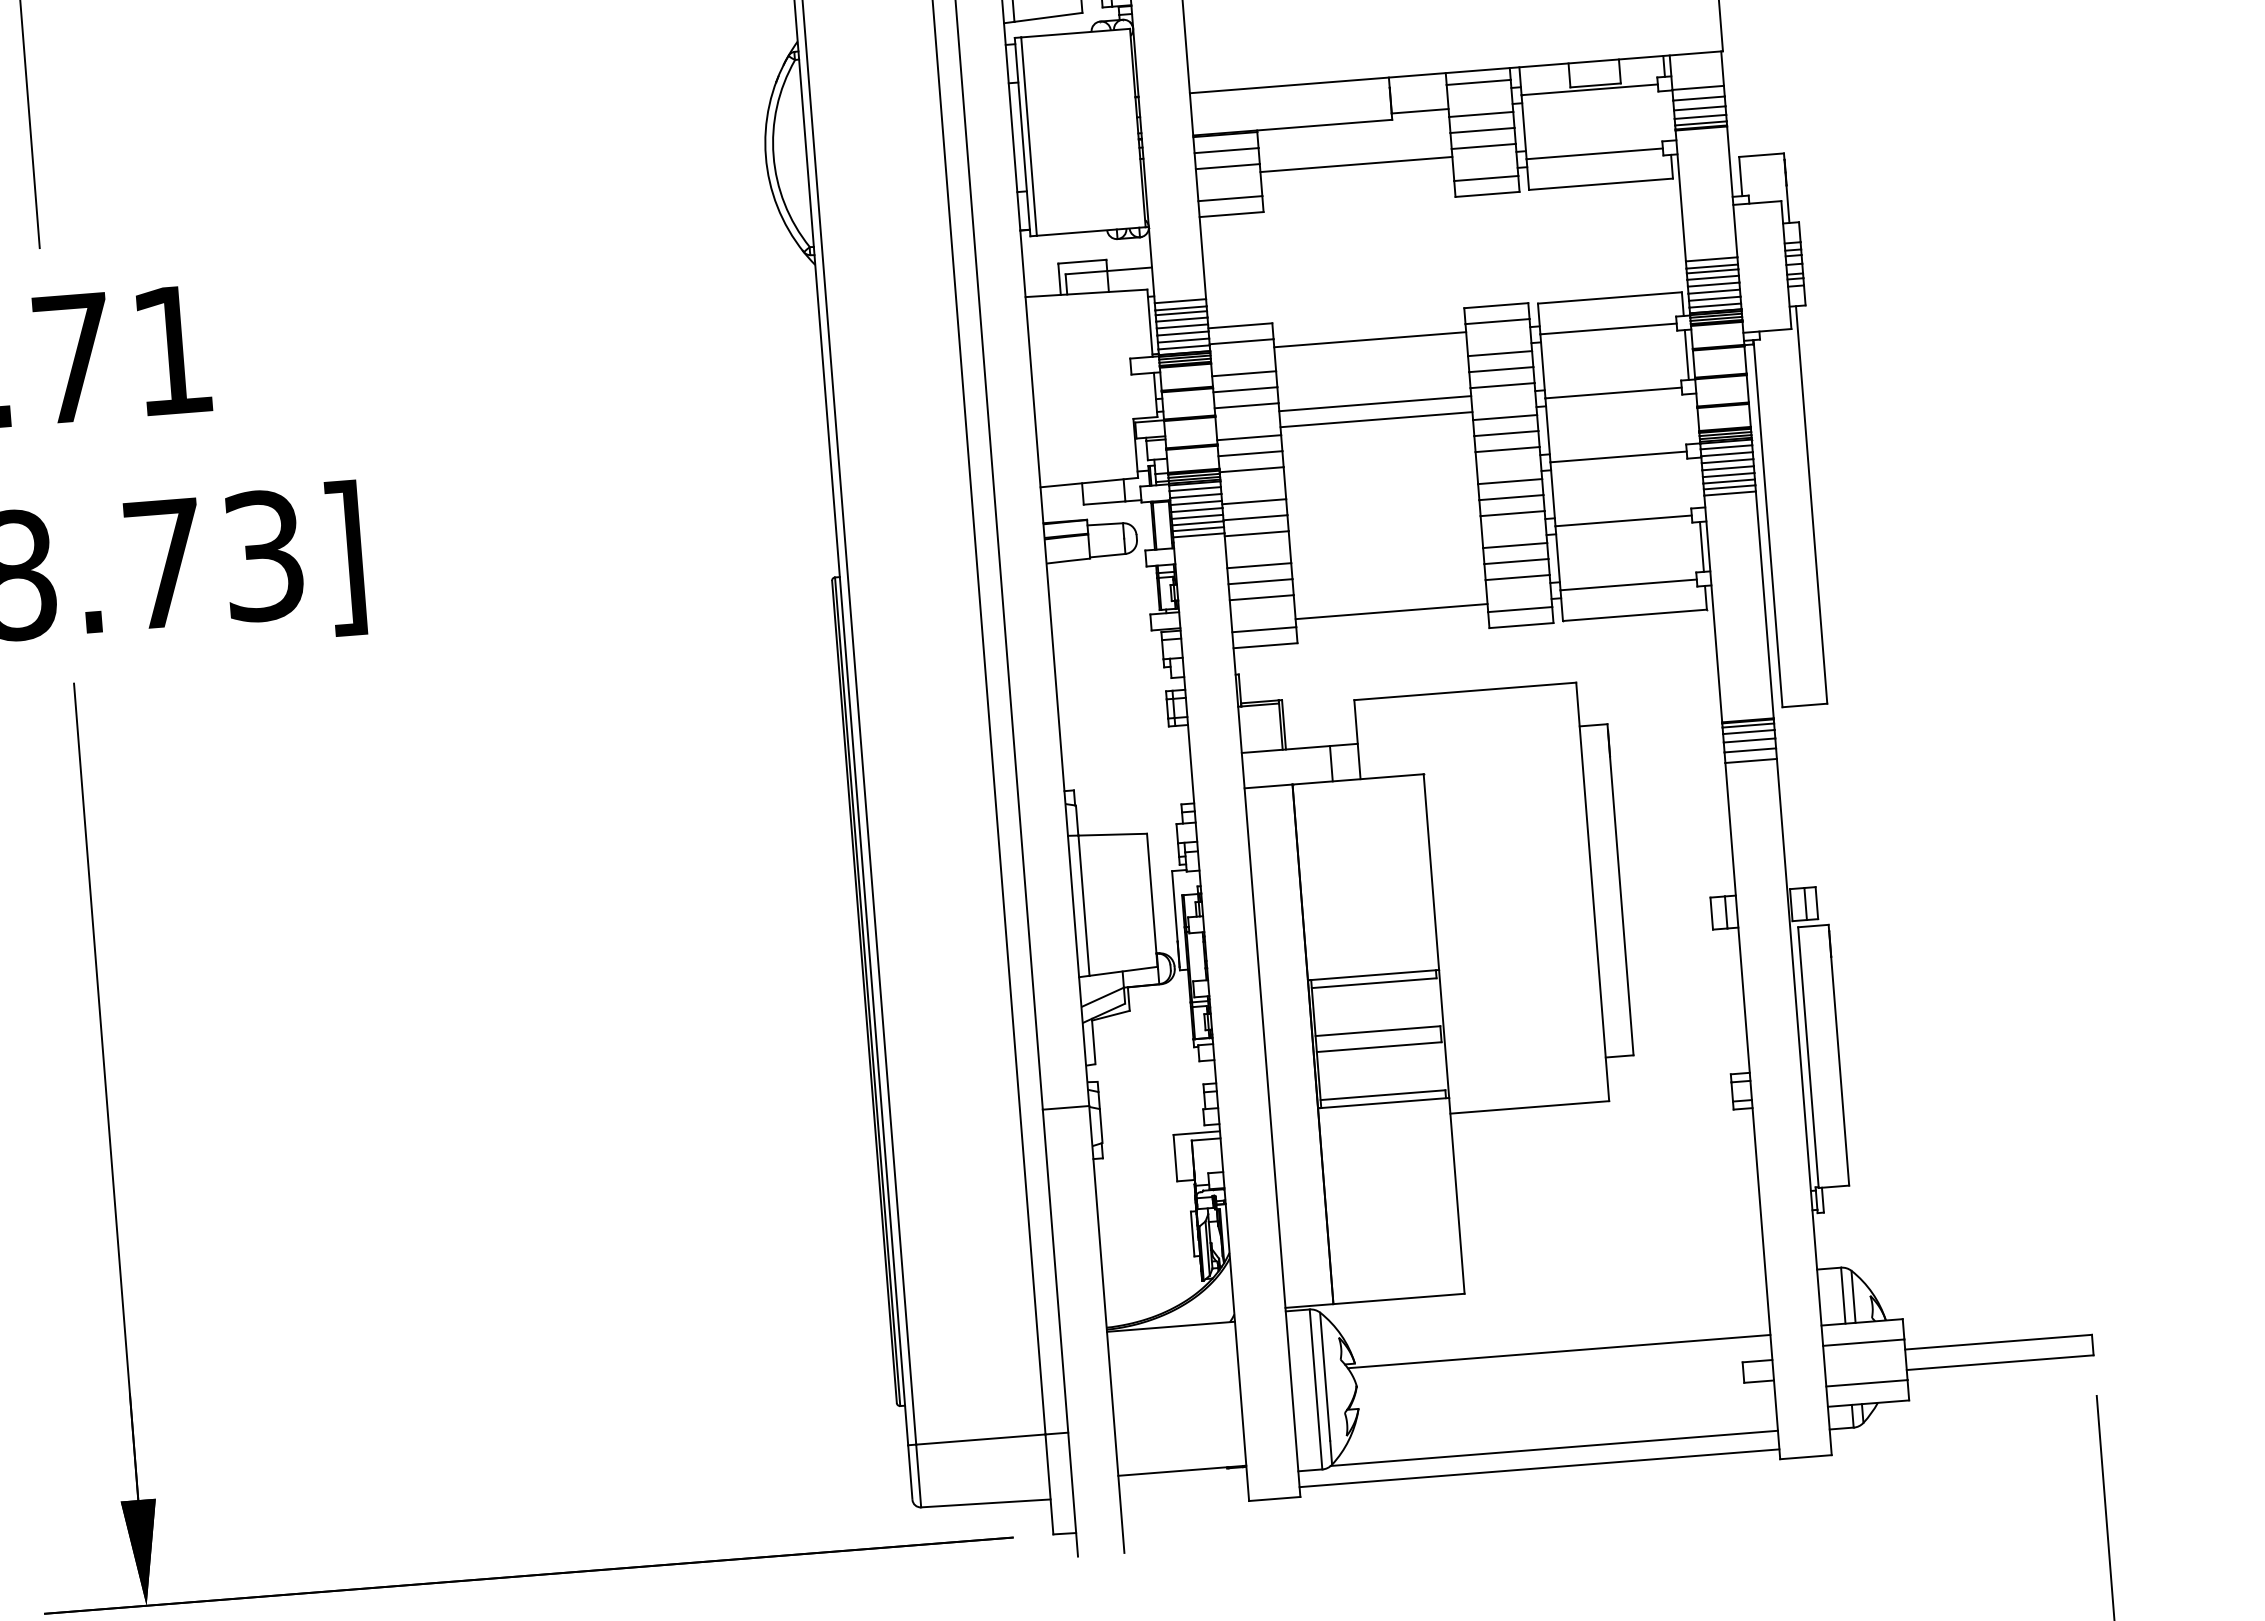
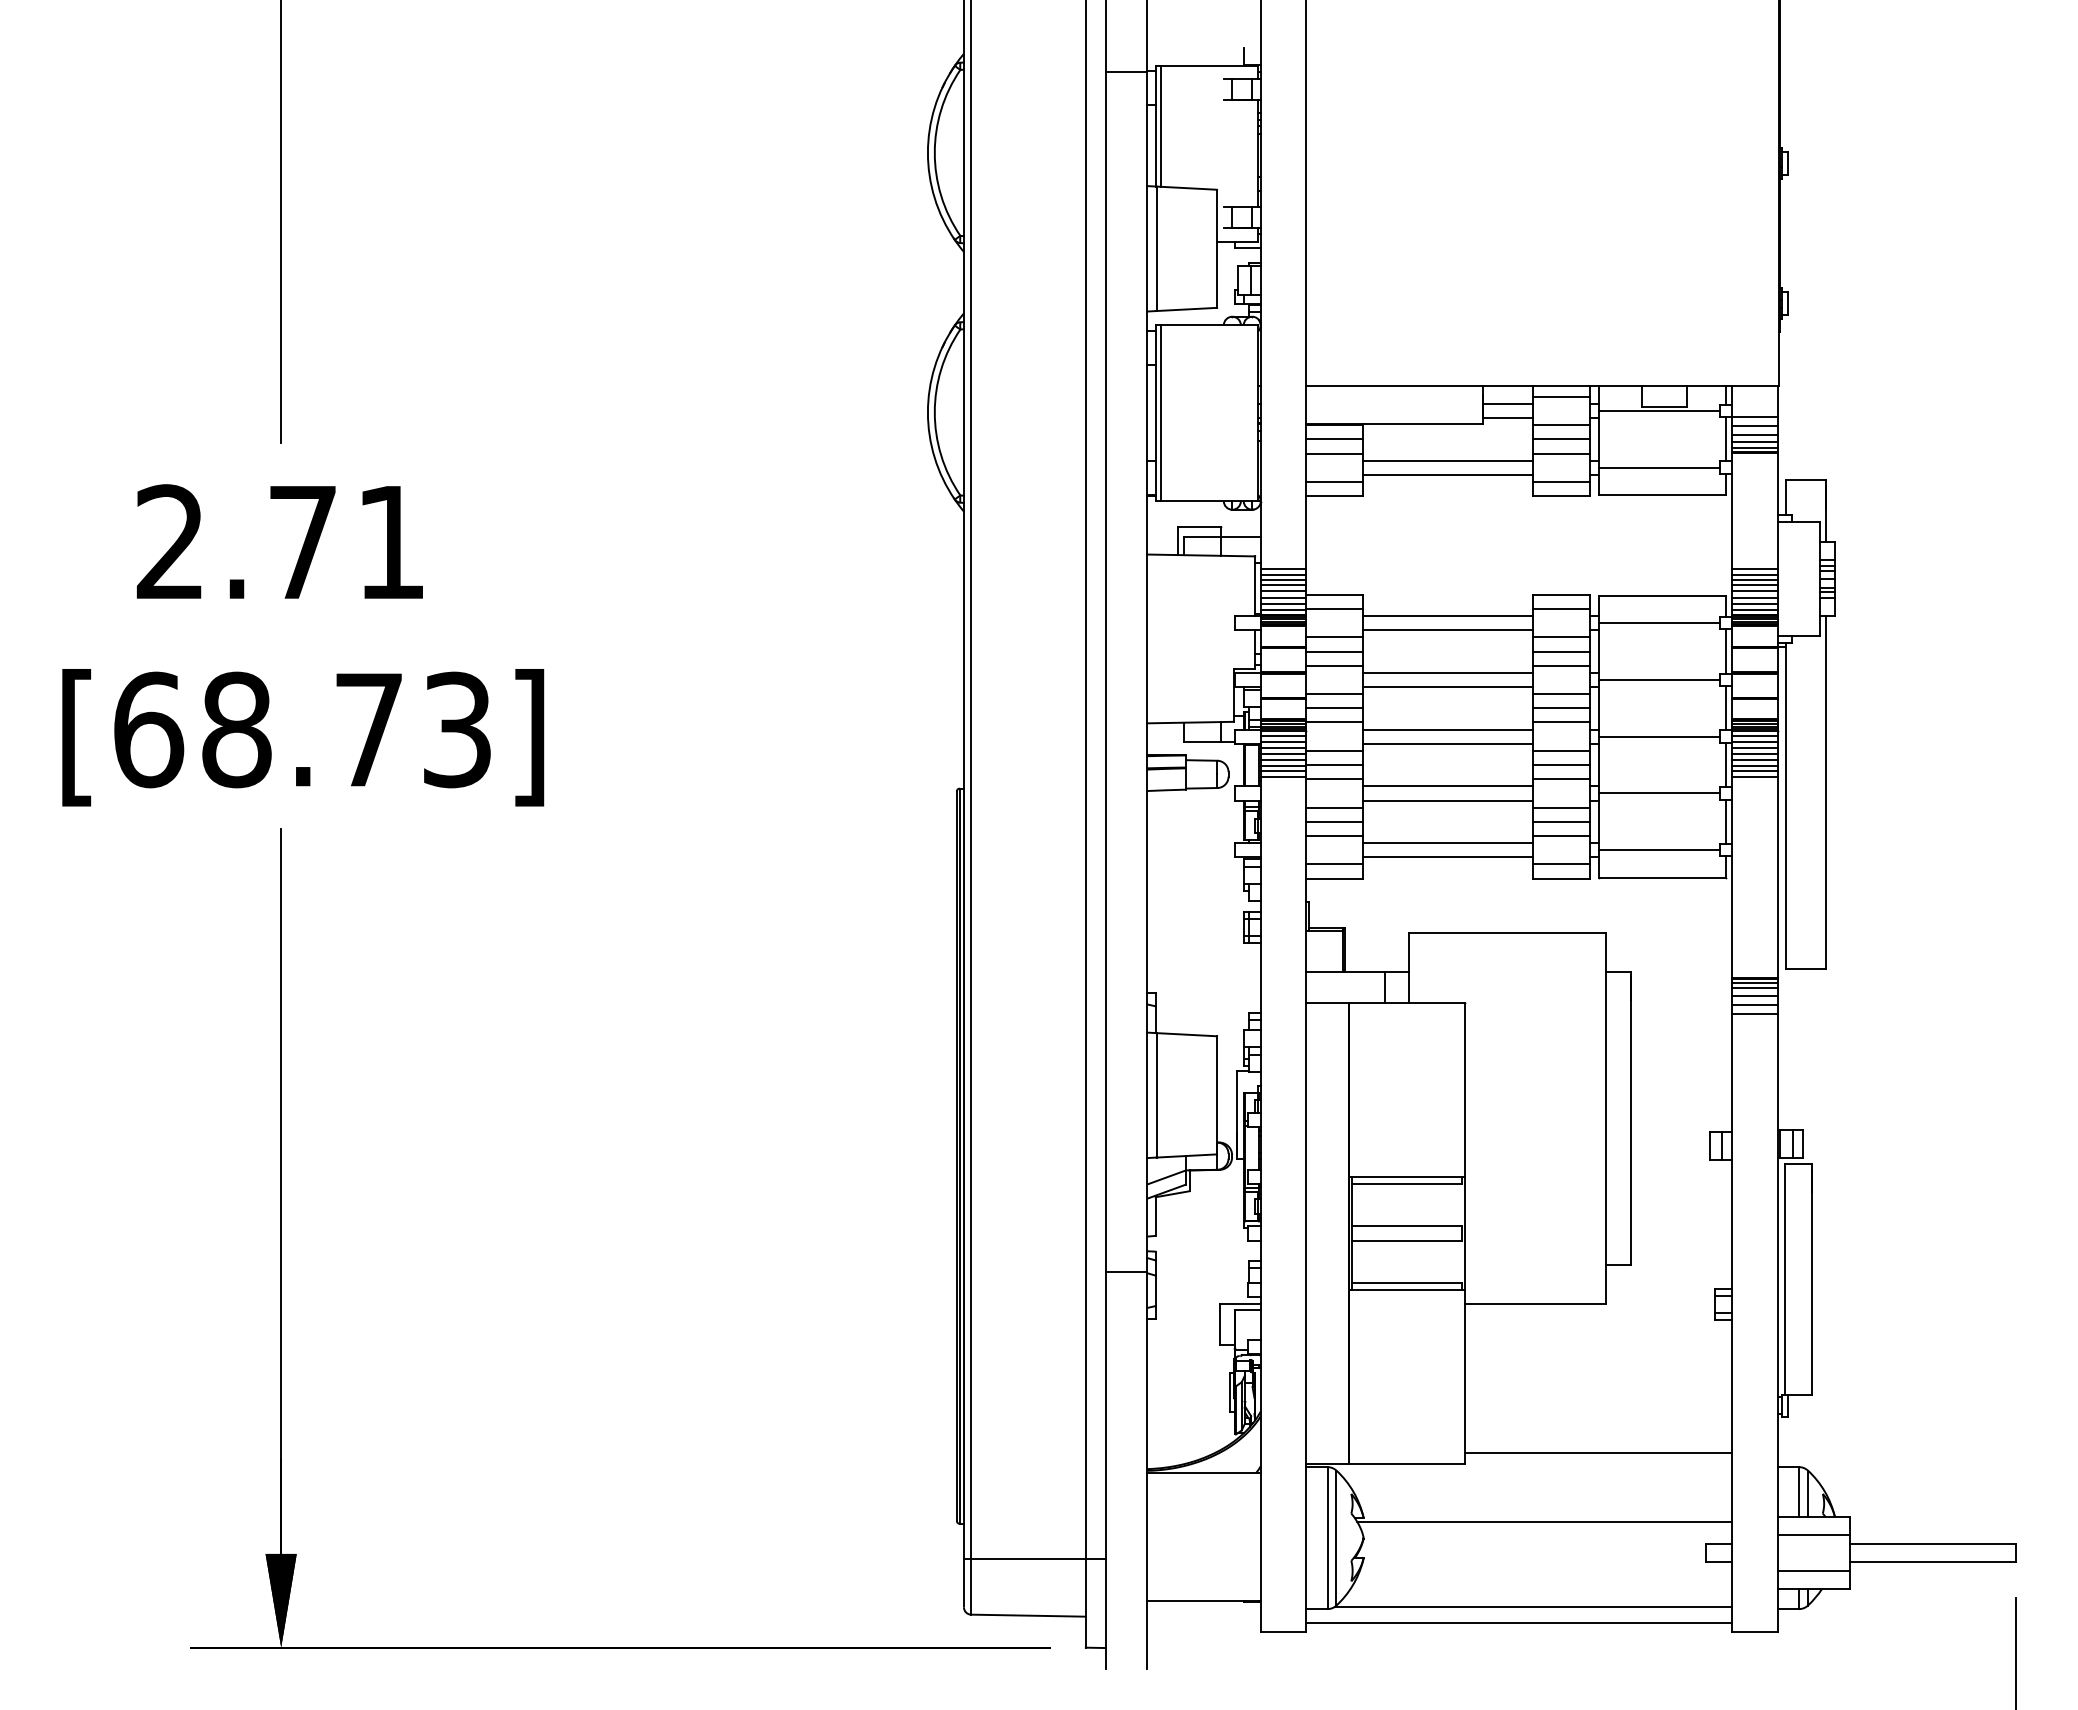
line: (1418, 94) -> (1507, 403), added
line: (1668, 116) -> (1726, 439), added
line: (1358, 180) -> (1448, 474), added
line: (1371, 355) -> (1448, 630), added
line: (1692, 419) -> (1726, 708), added
line: (1380, 467) -> (1448, 729), added
line: (1697, 482) -> (1726, 764), added
line: (1381, 483) -> (1448, 743), added
line: (1385, 531) -> (1448, 786), added
line: (1386, 547) -> (1448, 800), added
line: (1390, 595) -> (1448, 843), added
line: (1613, 1270) -> (1598, 1453), added

